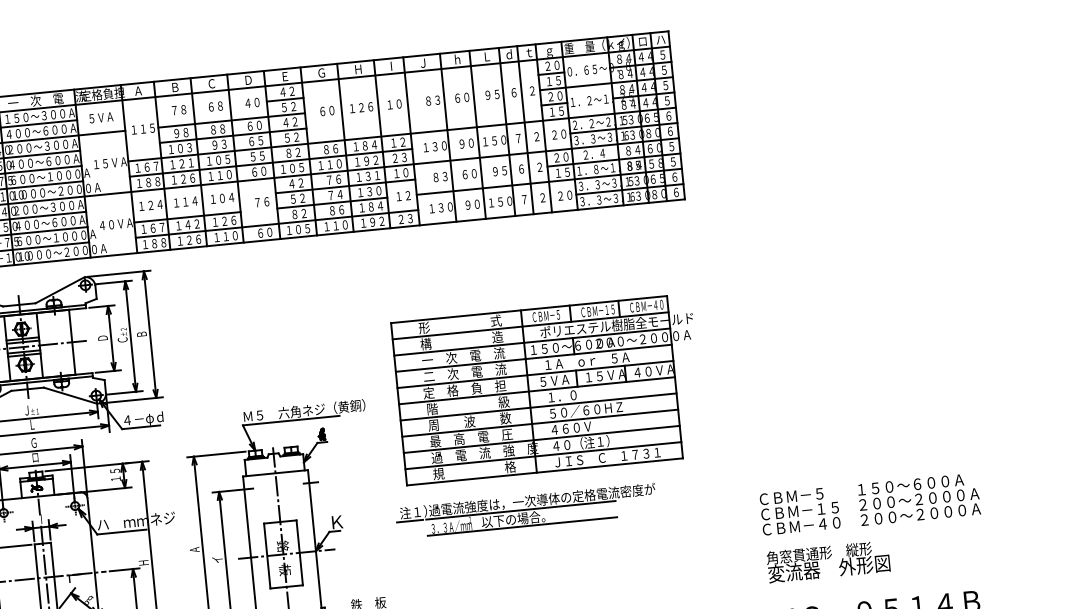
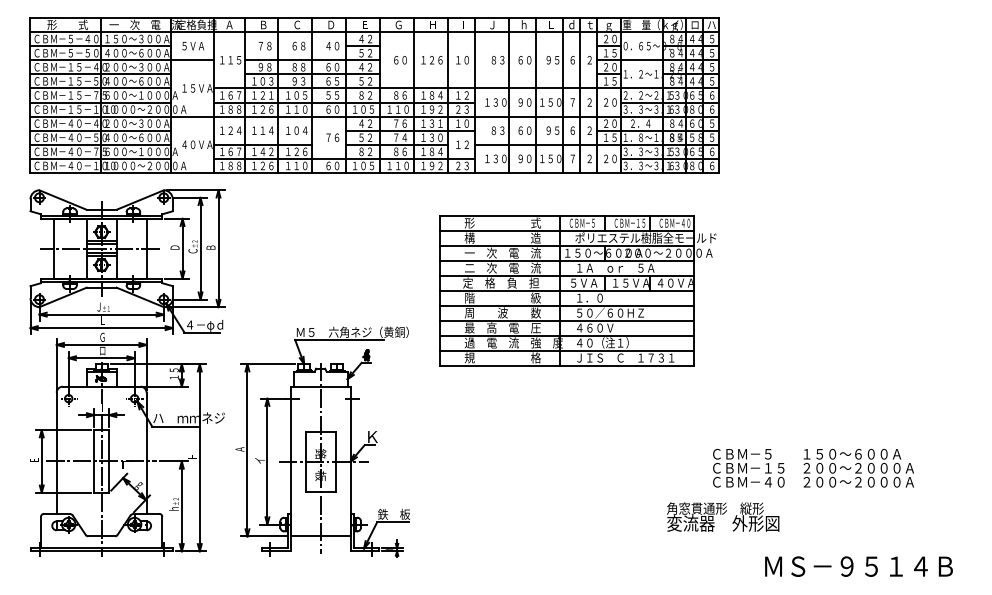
part: (548, 389) -> (577, 290), moved
text: (870, 503) -> (813, 467), moved
part: (526, 510) -> (546, 443), removed
text: (828, 561) -> (723, 516), moved

